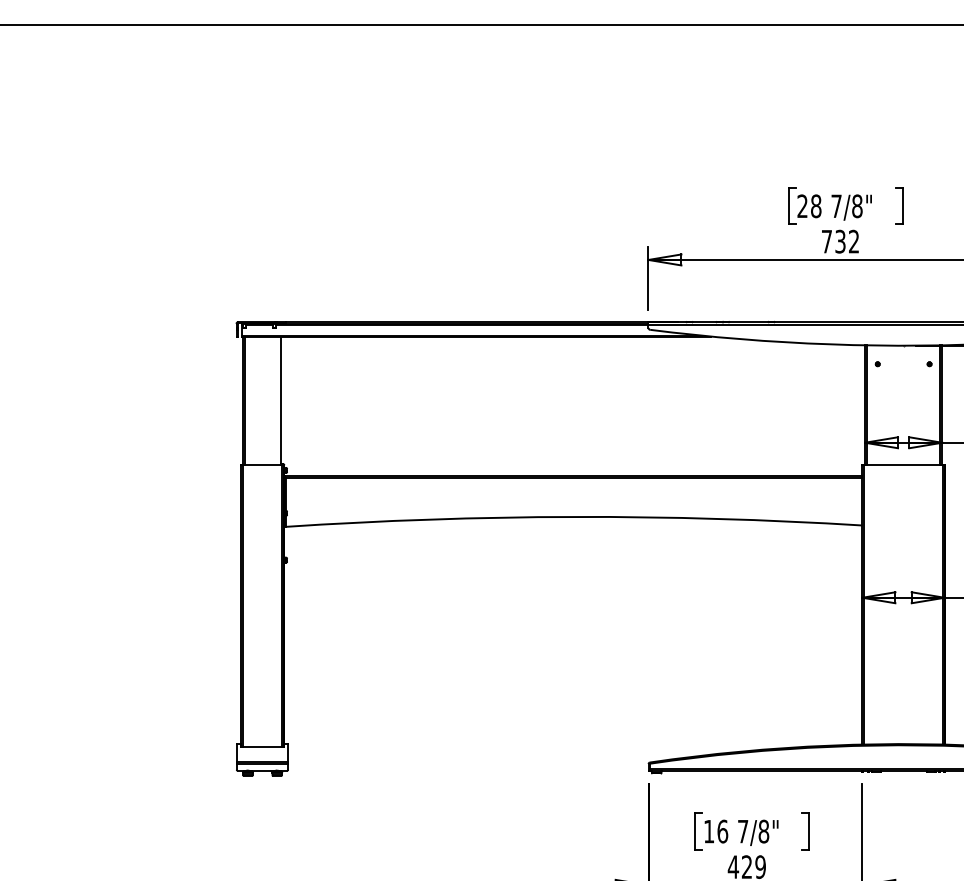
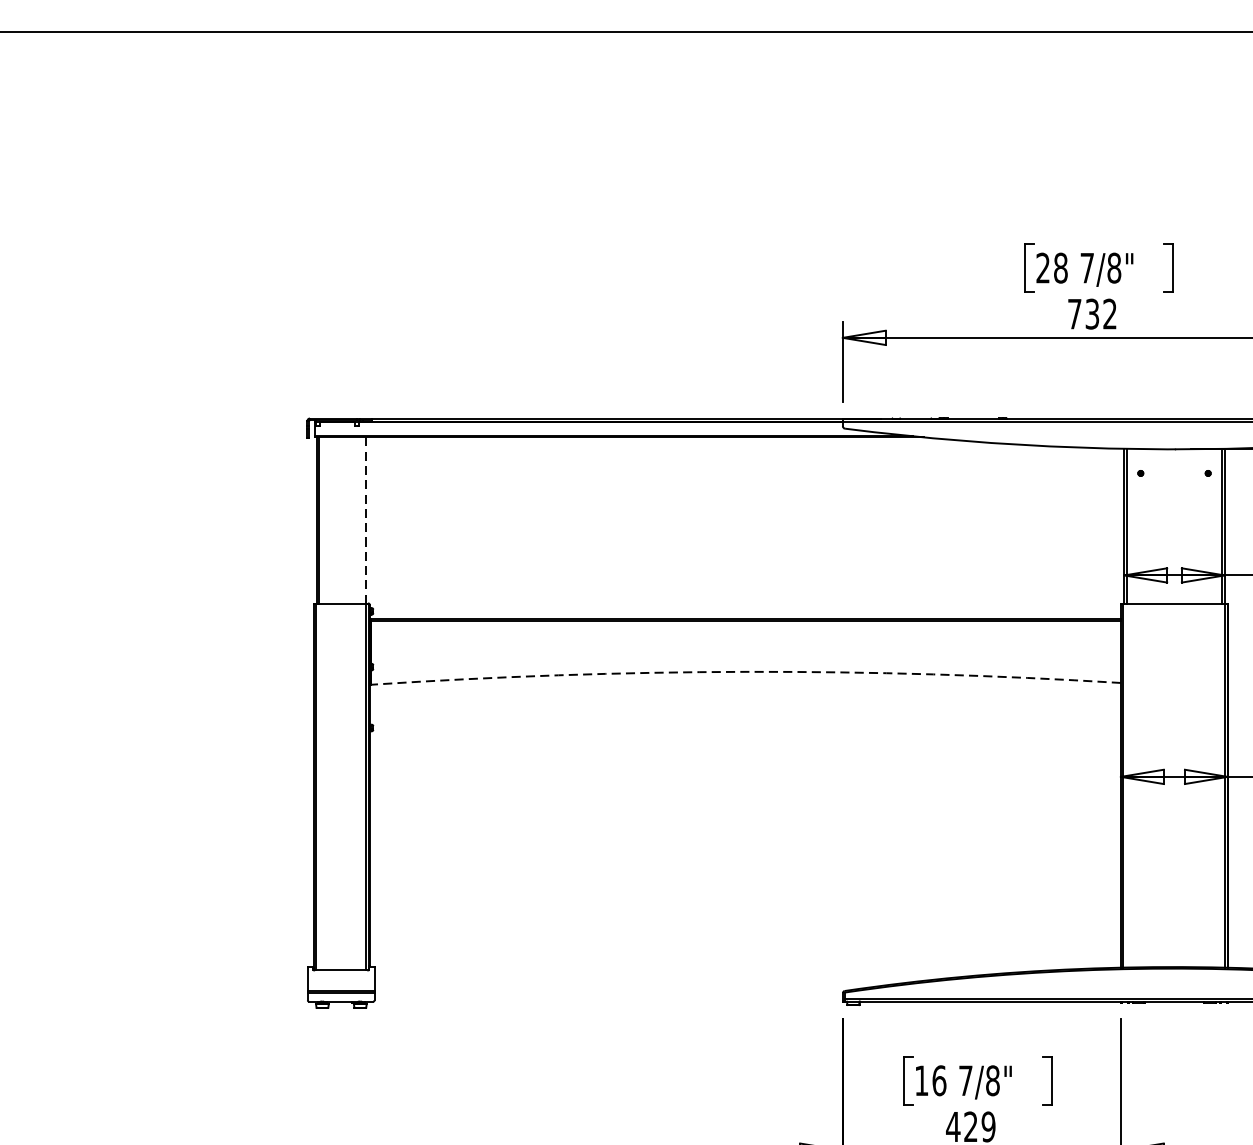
line: (281, 401) -> (365, 521), solid -> dashed
arc: (573, 516) -> (745, 671), solid -> dashed

